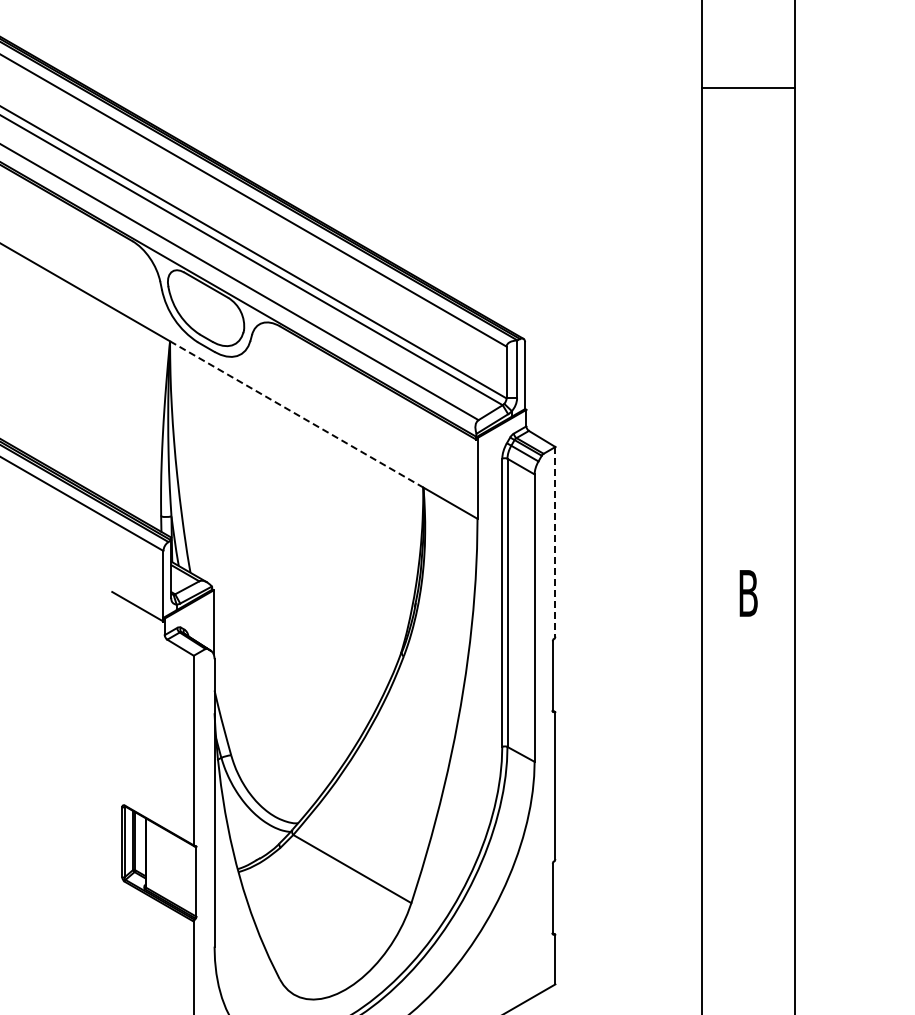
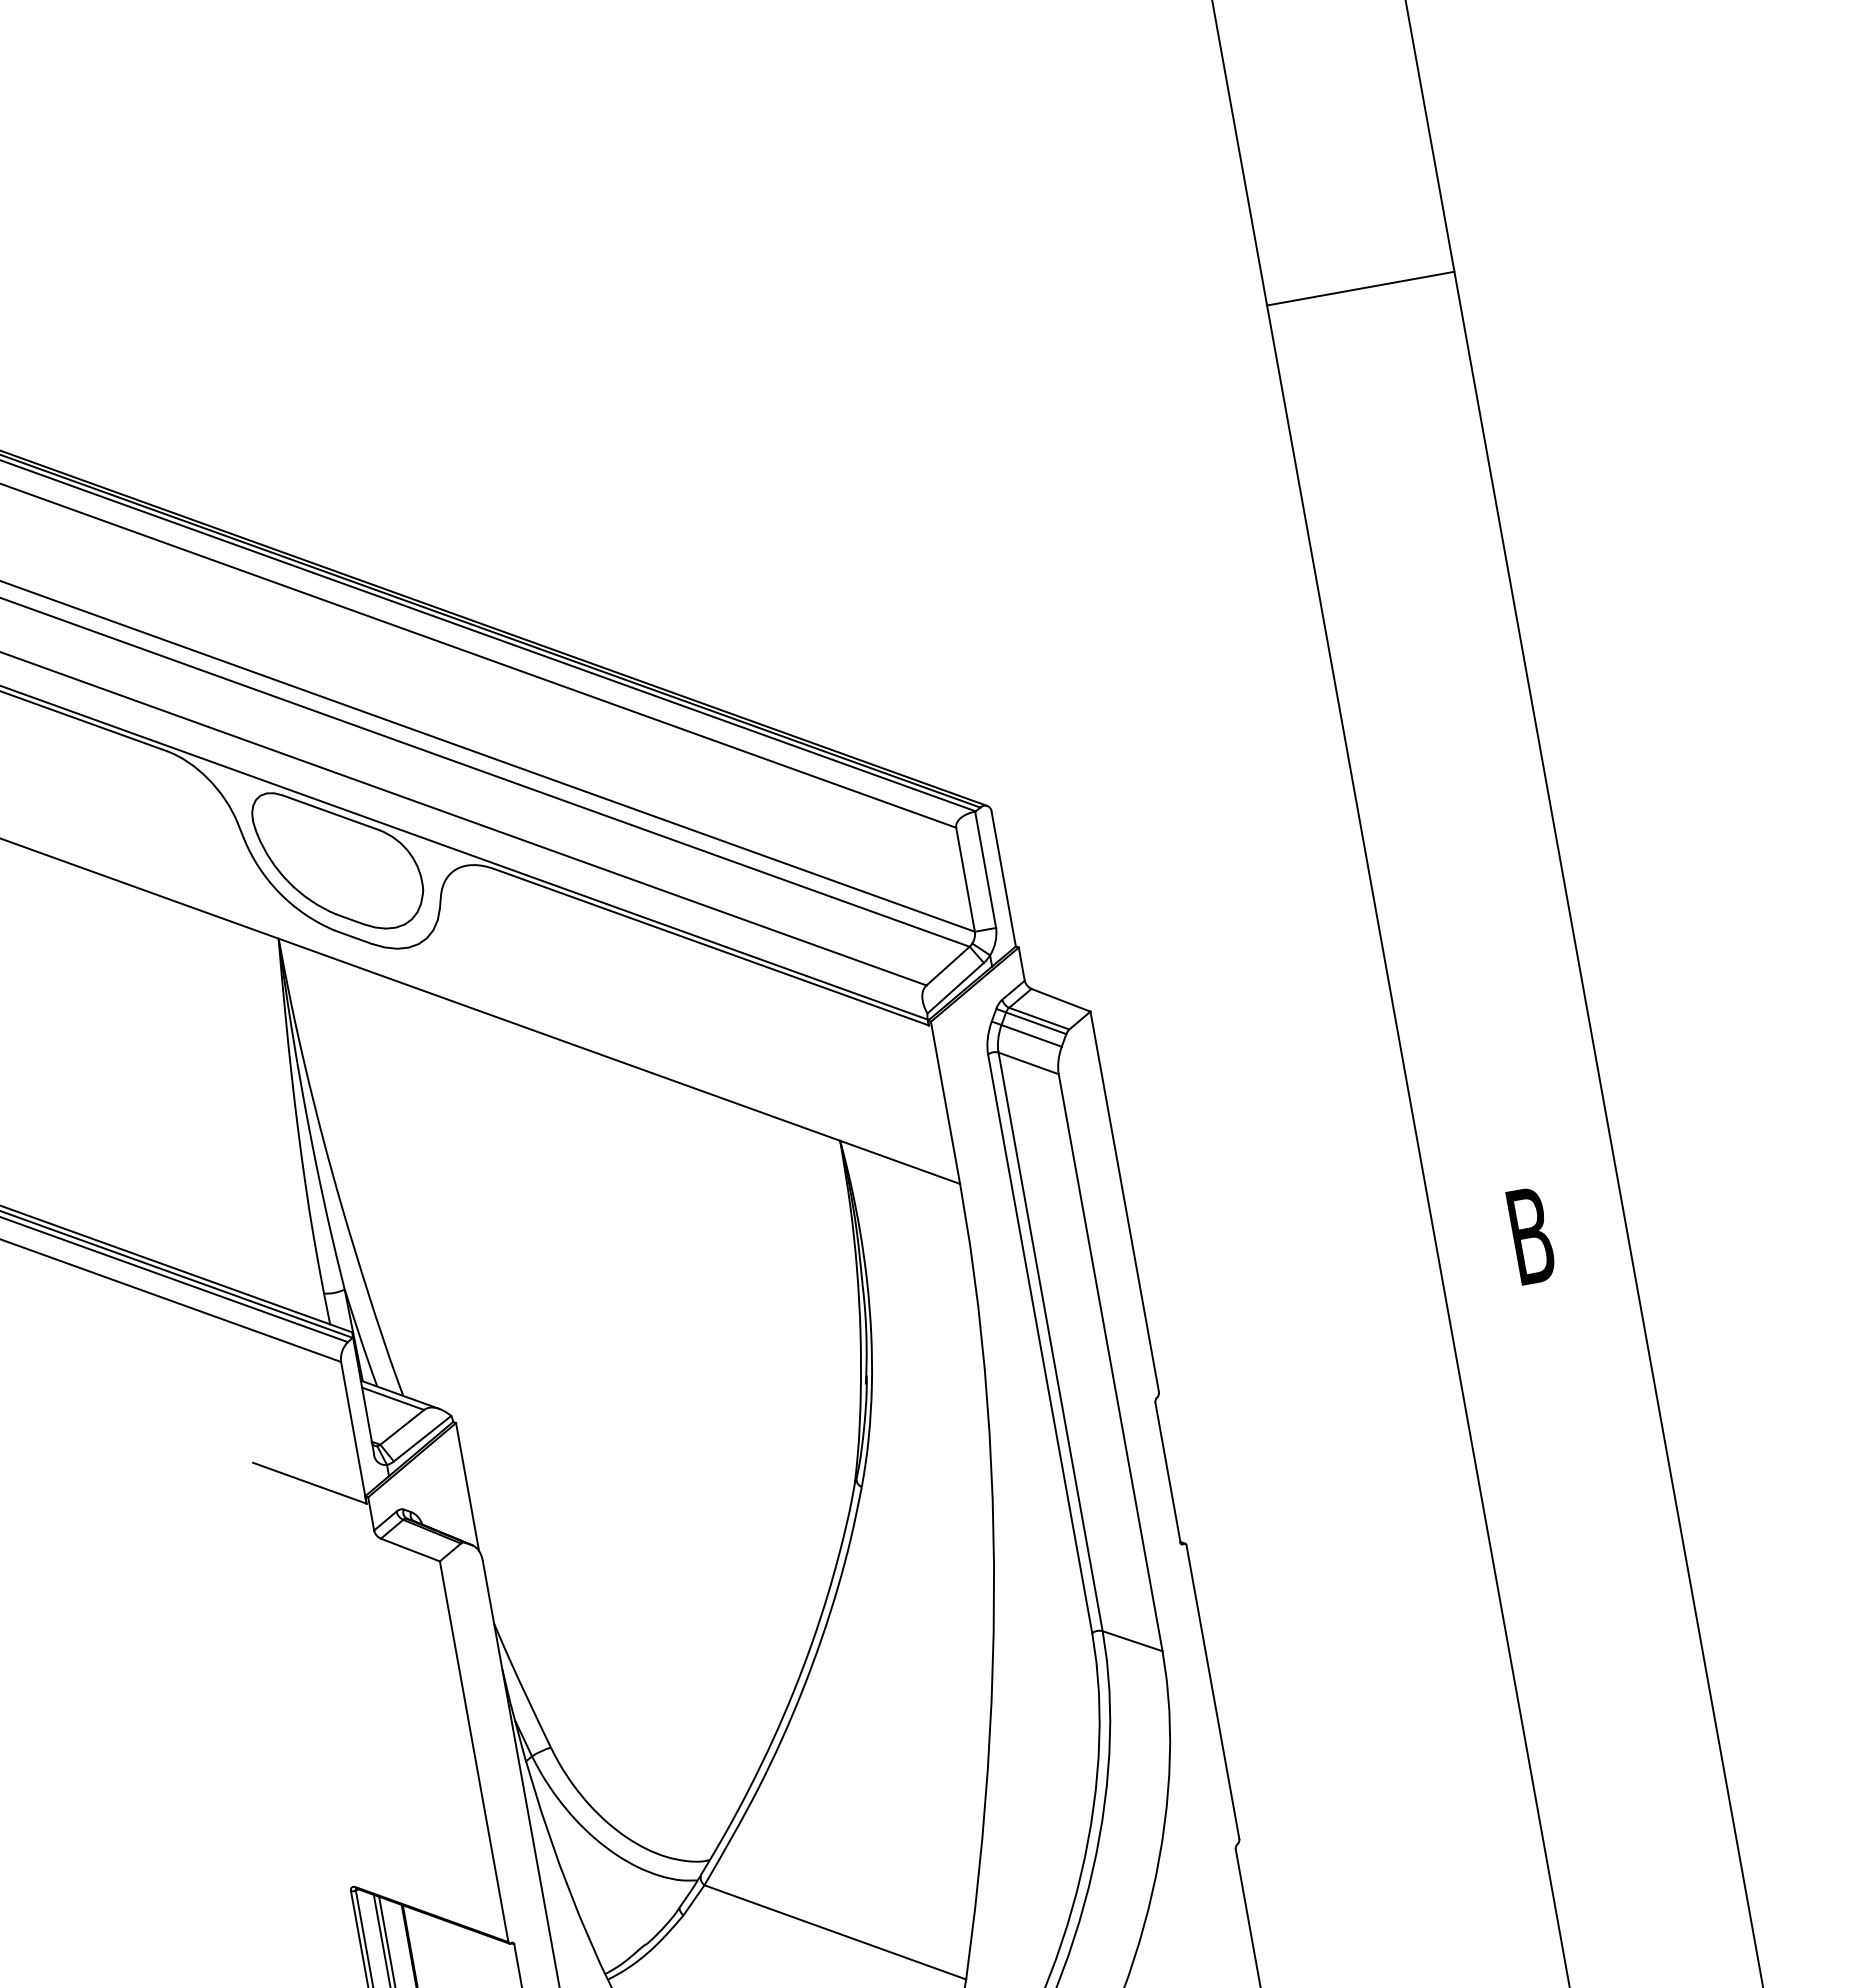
line: (748, 87) -> (1360, 288), moved
line: (297, 414) -> (560, 1039), dashed -> solid
line: (555, 541) -> (1124, 1201), dashed -> solid

